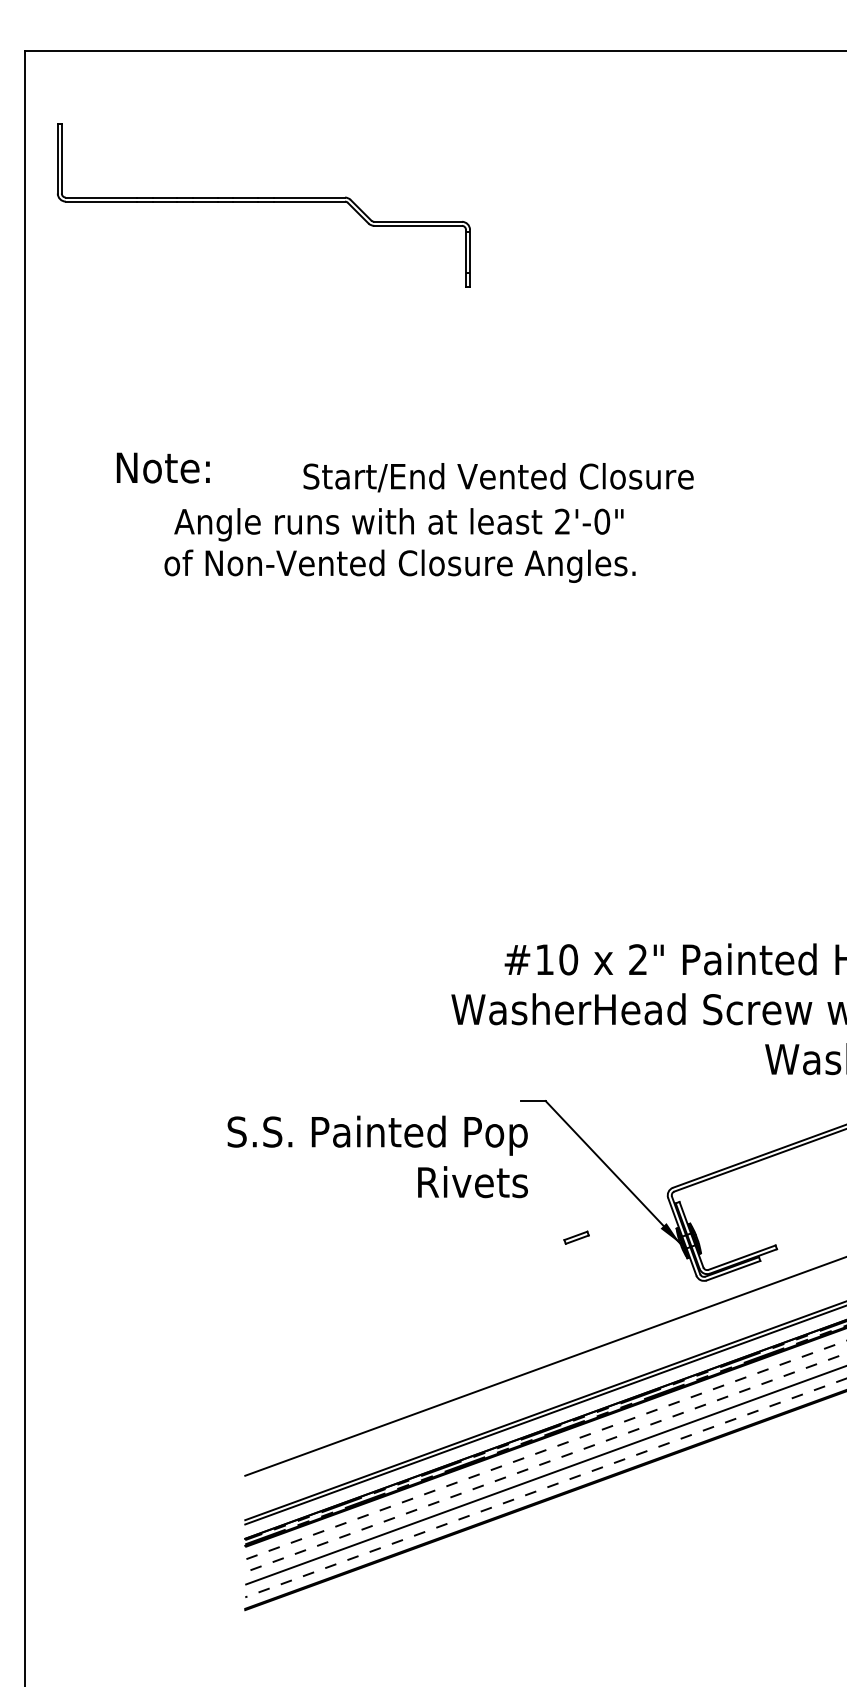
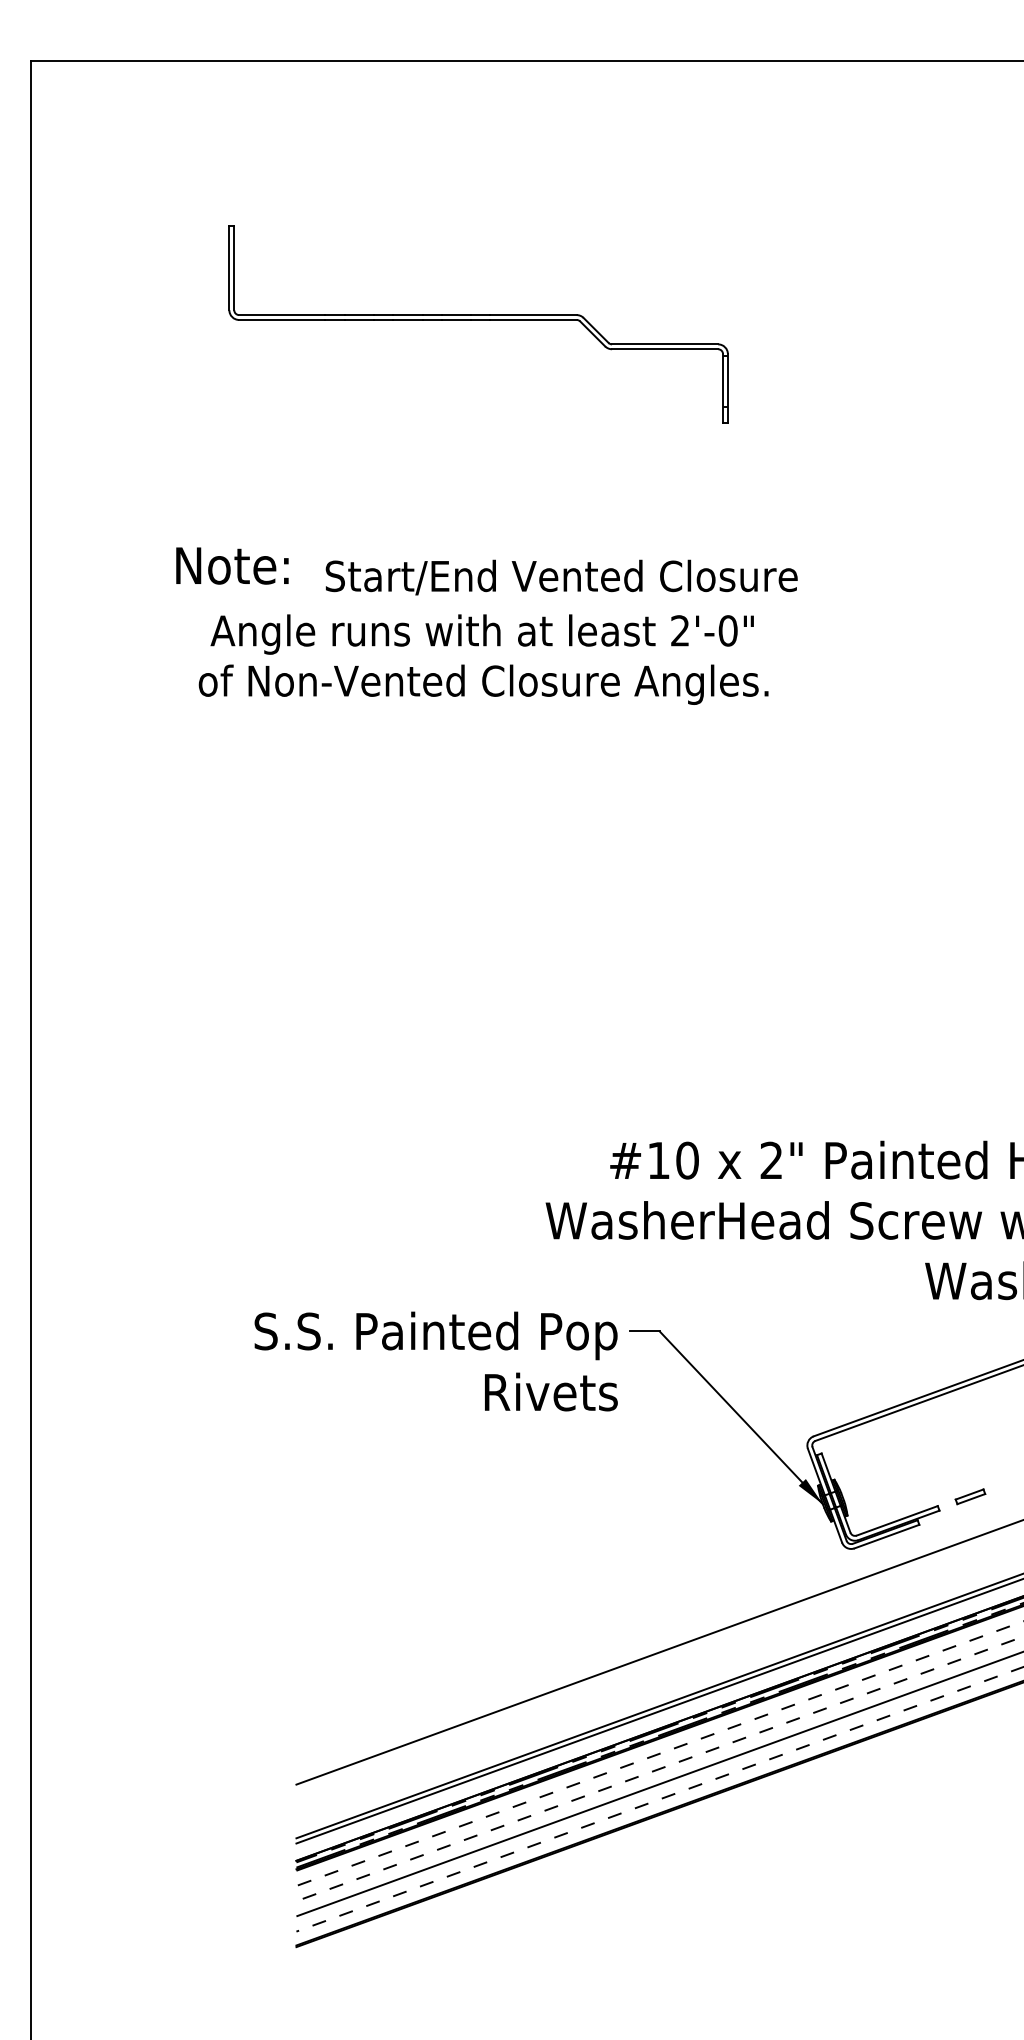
part: (263, 205) -> (478, 324), moved
text: (162, 467) -> (231, 565), moved
text: (498, 477) -> (561, 577), moved
text: (377, 1156) -> (435, 1361), moved
part: (576, 1237) -> (970, 1496), moved

